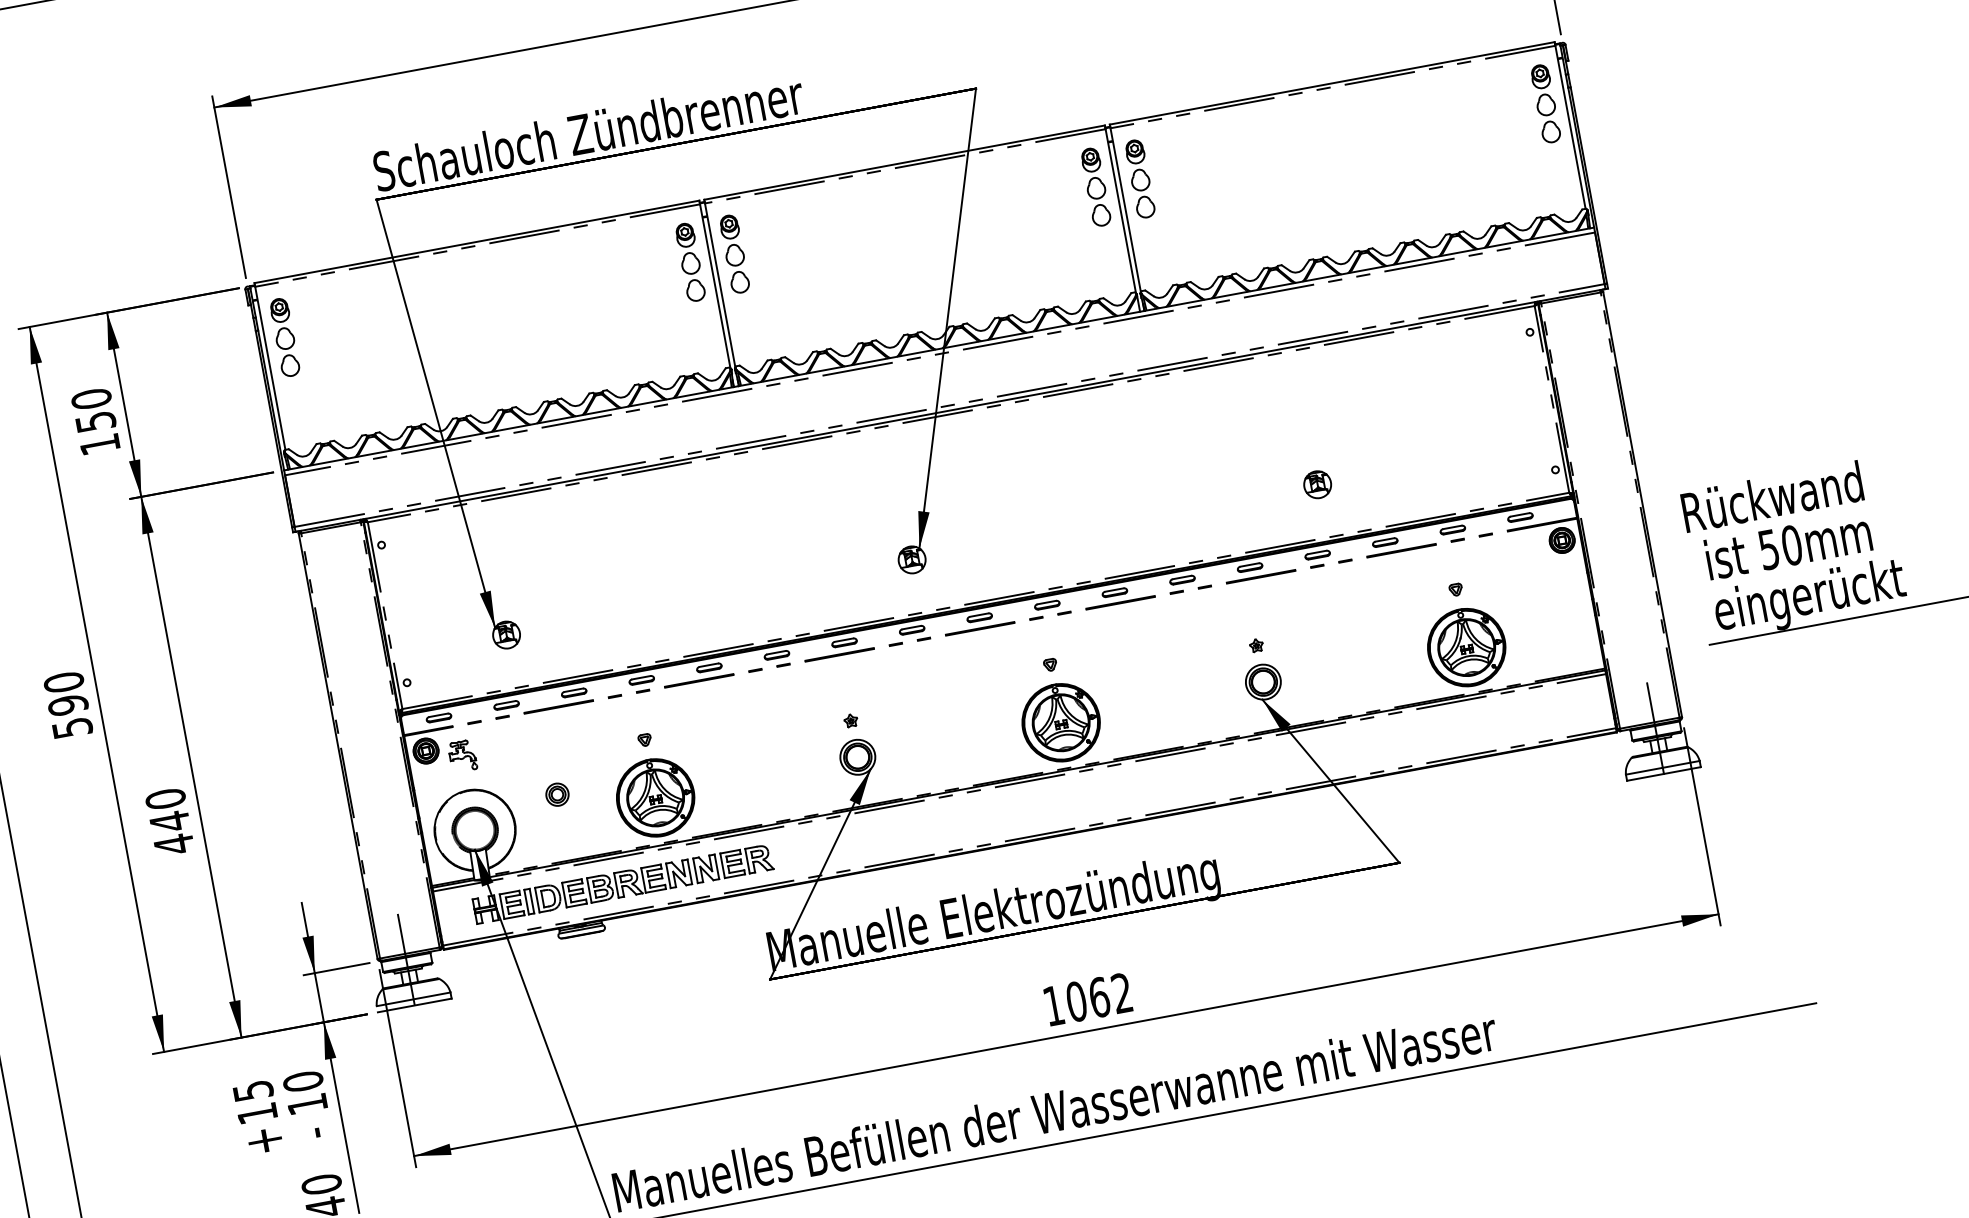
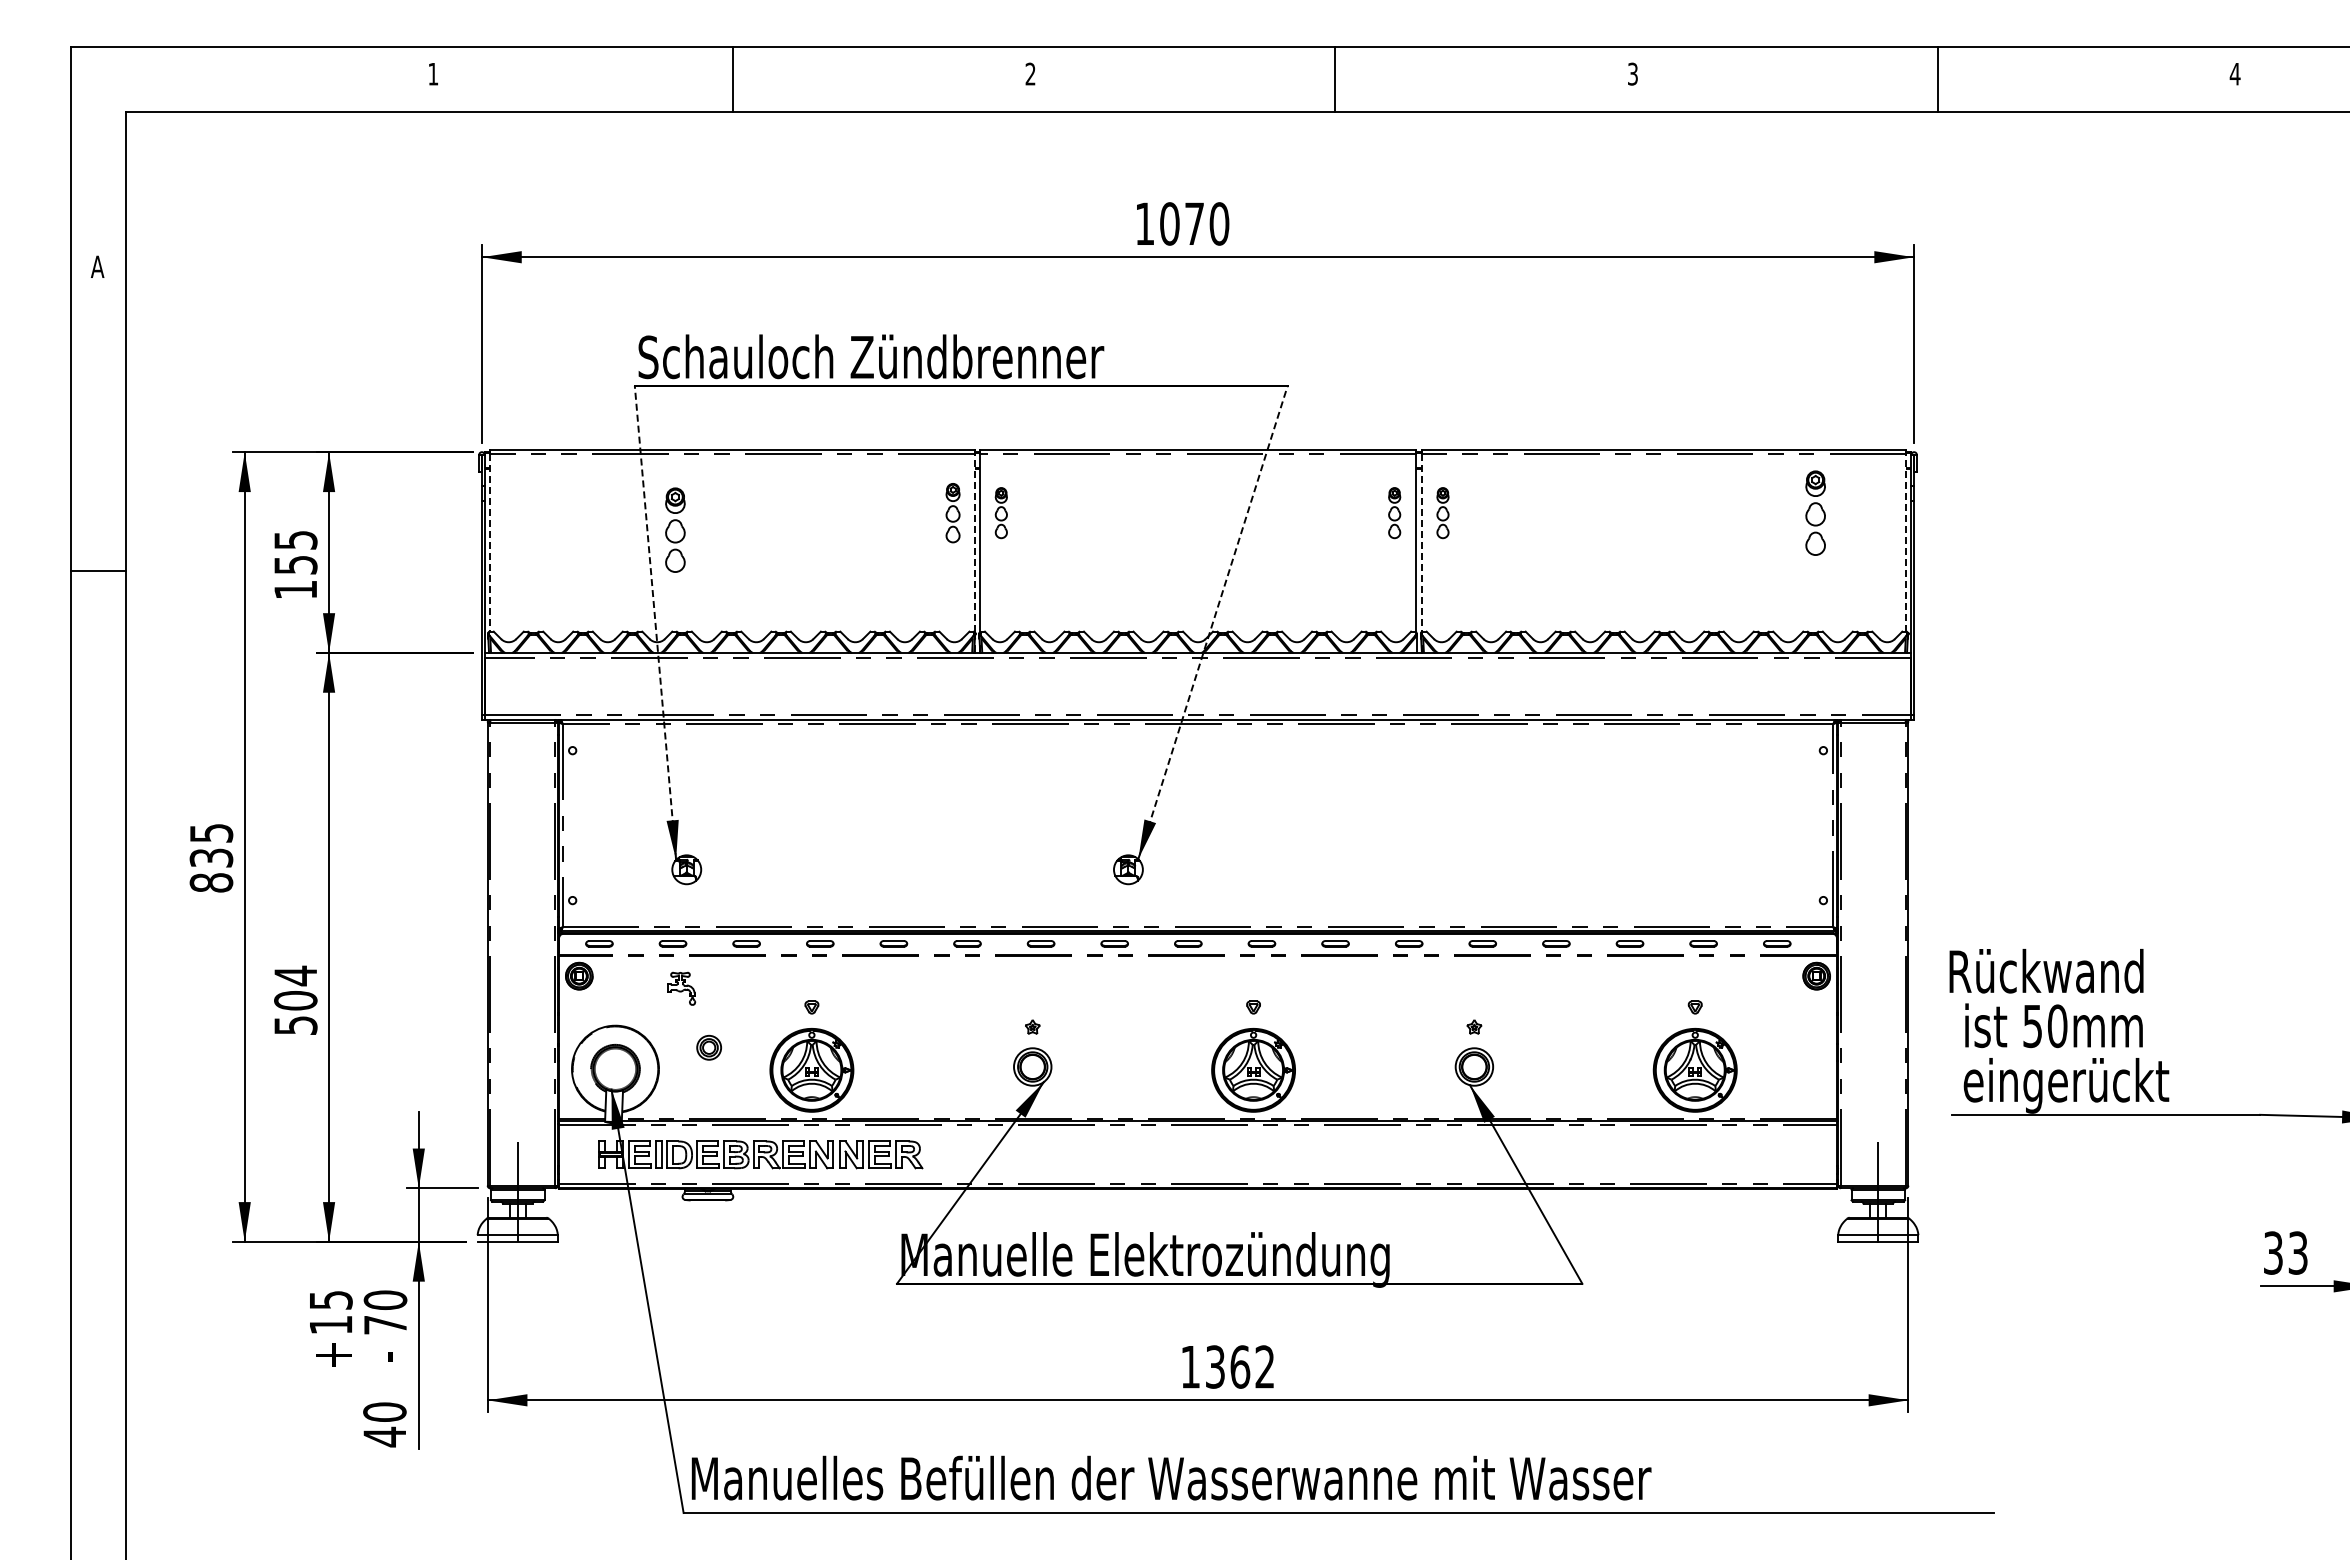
part: (1545, 103) -> (1815, 512), moved
line: (1570, 127) -> (1906, 542), solid -> dashed
part: (1139, 178) -> (1442, 512), size x0.6
part: (1095, 186) -> (1394, 512), size x0.6
line: (1125, 210) -> (1421, 543), solid -> dashed
part: (734, 253) -> (1001, 512), size x0.6
part: (689, 261) -> (952, 512), size x0.7
line: (715, 285) -> (974, 542), solid -> dashed
line: (948, 318) -> (1213, 622), solid -> dashed
part: (284, 336) -> (675, 529), moved
line: (270, 367) -> (490, 542), solid -> dashed
text: (91, 398) -> (295, 539), 150 -> 155
line: (435, 413) -> (655, 622), solid -> dashed
part: (1317, 484) -> (1569, 869), removed
text: (68, 704) -> (211, 857), 590 -> 835
part: (462, 756) -> (681, 988), moved
text: (169, 821) -> (295, 1000), 440 -> 504
text: (1076, 1001) -> (1215, 1366), 1062 -> 1362
text: (307, 1104) -> (385, 1325), 10 -> 70

